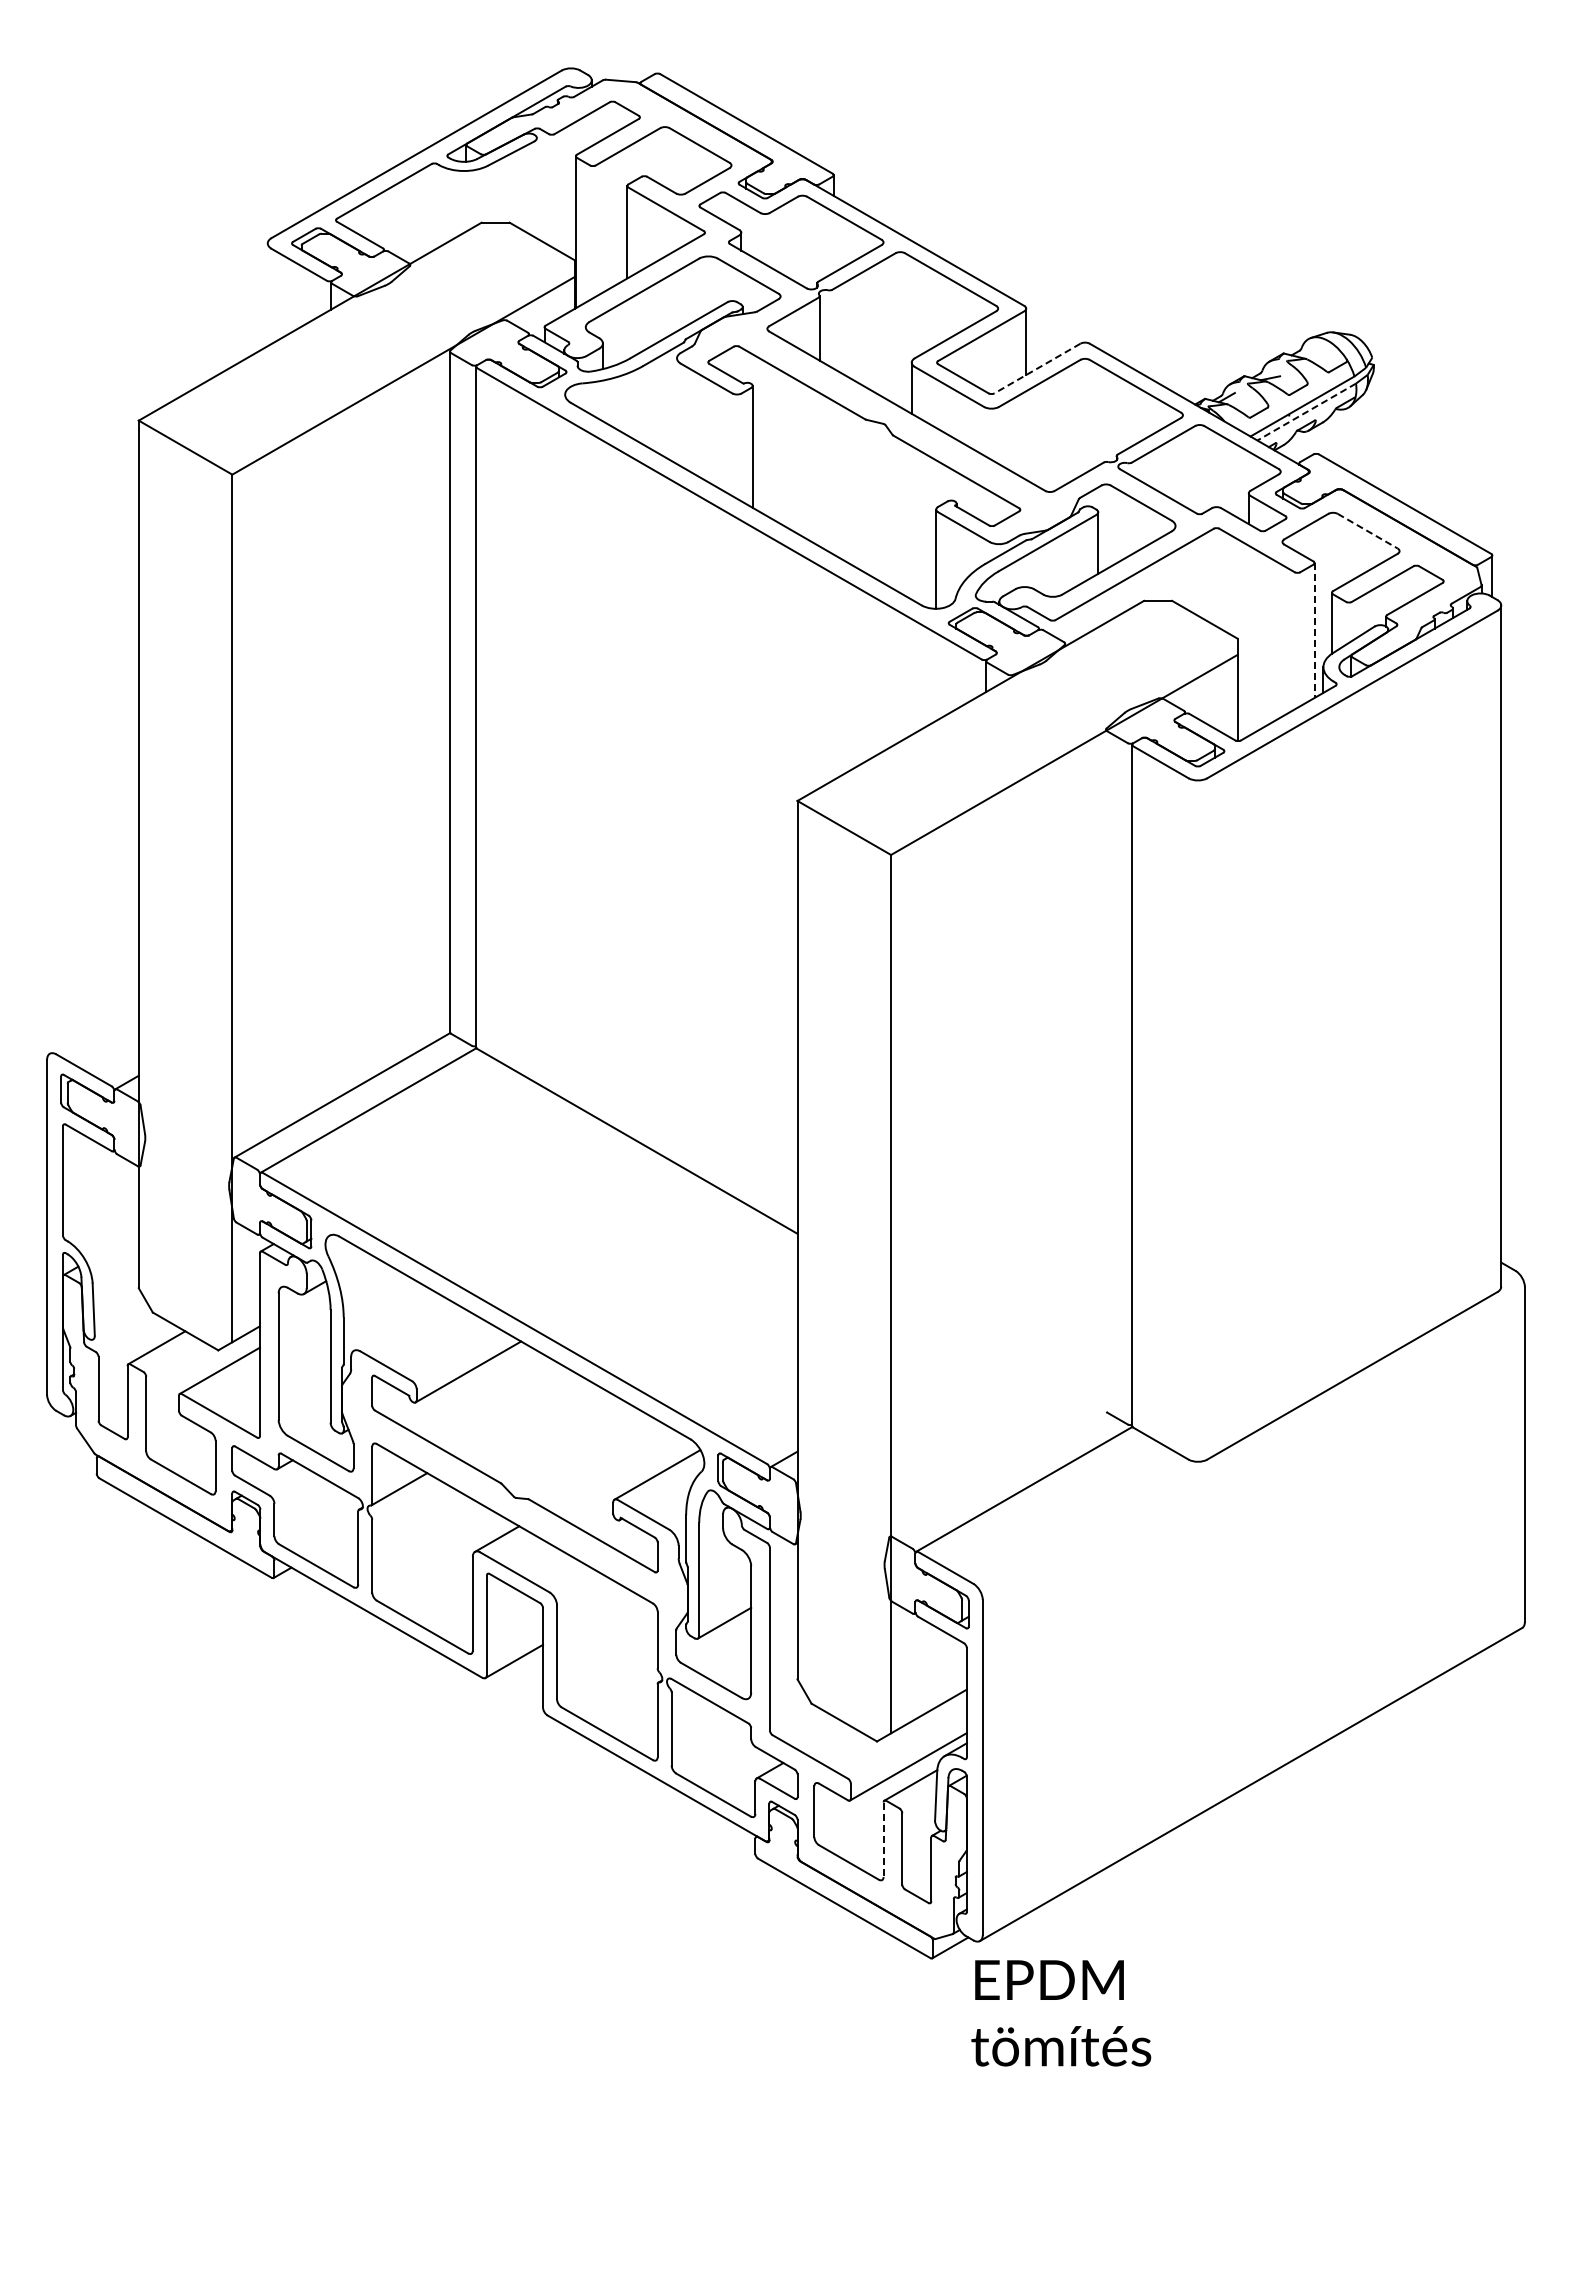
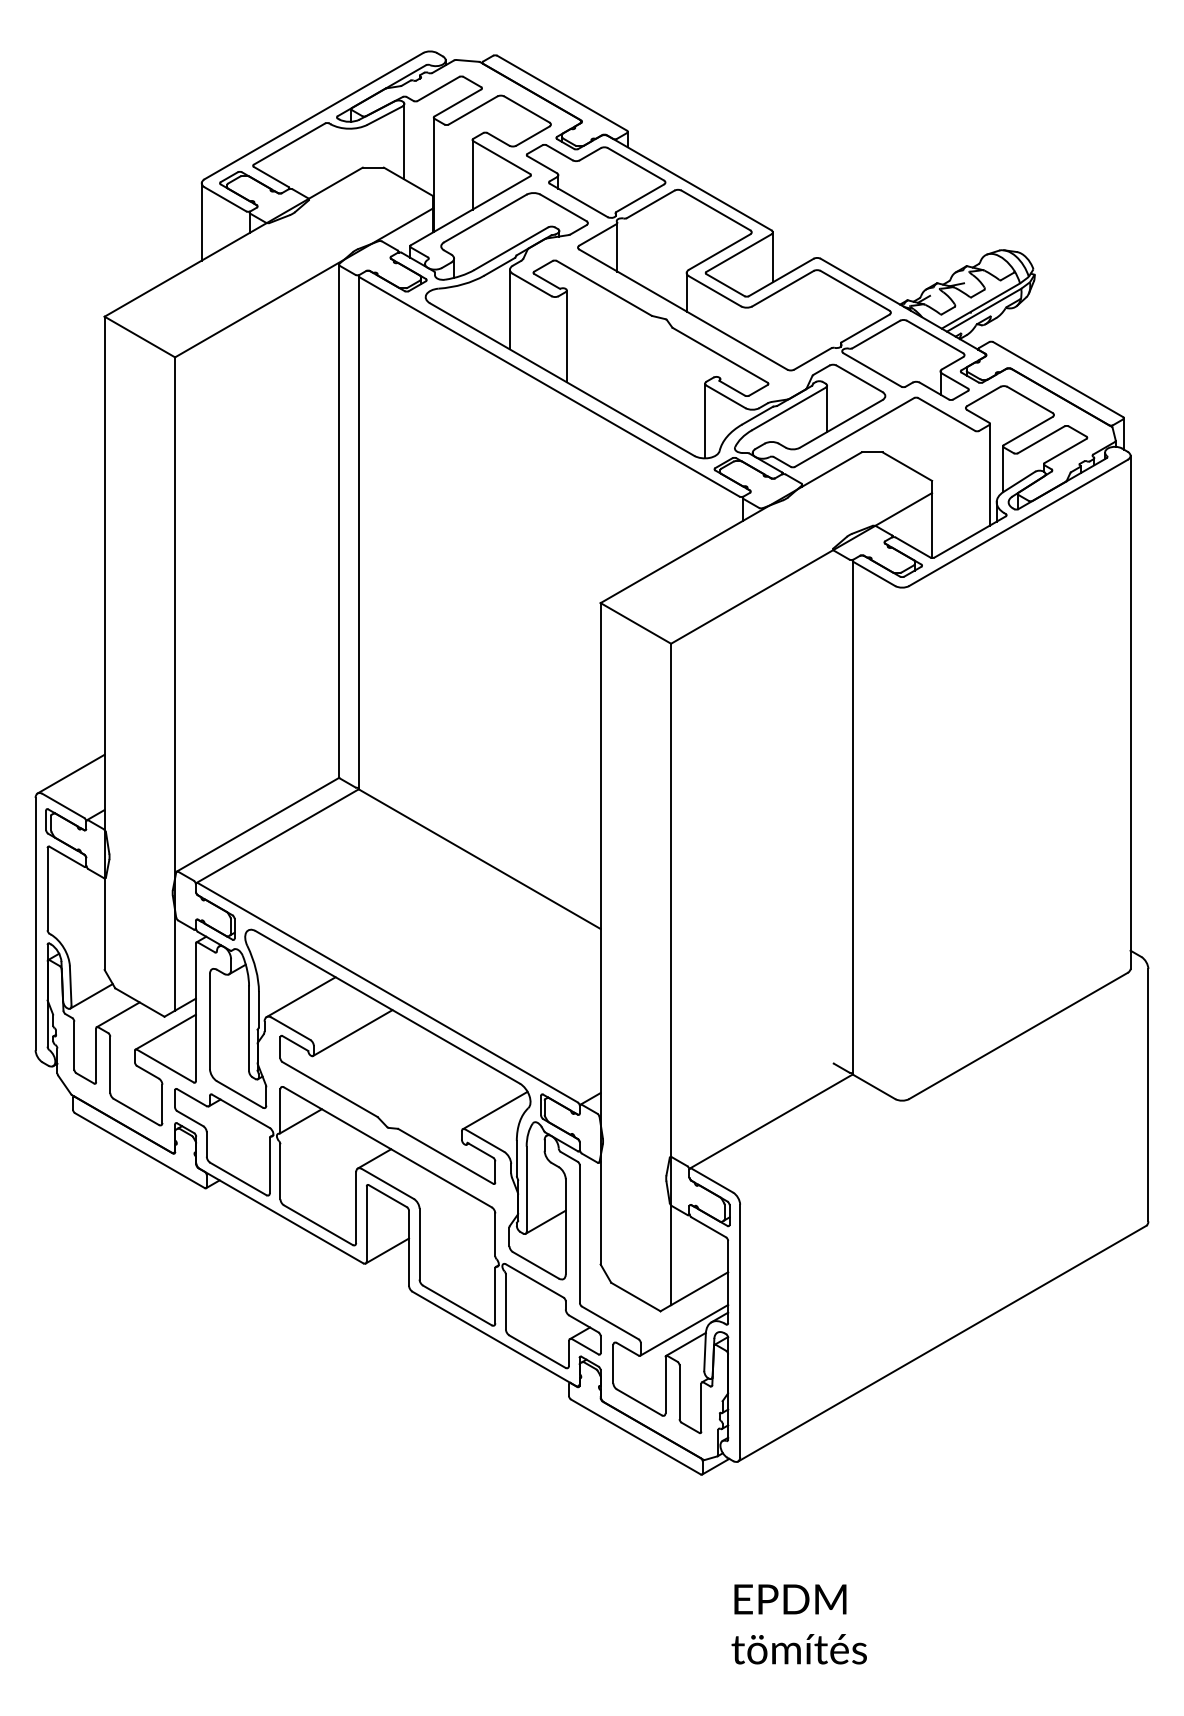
line: (536, 188) -> (404, 141), added
line: (267, 294) -> (201, 221), added
line: (1037, 368) -> (781, 277), dashed -> solid
line: (677, 411) -> (510, 309), added
line: (1306, 412) -> (983, 310), dashed -> solid
line: (1367, 531) -> (1029, 400), dashed -> solid
line: (1314, 631) -> (989, 475), dashed -> solid
line: (93, 1027) -> (70, 773), added
line: (121, 1322) -> (91, 995), added
line: (399, 1323) -> (300, 996), added
line: (883, 1840) -> (665, 1385), dashed -> solid
text: (1061, 2013) -> (799, 1624), moved

